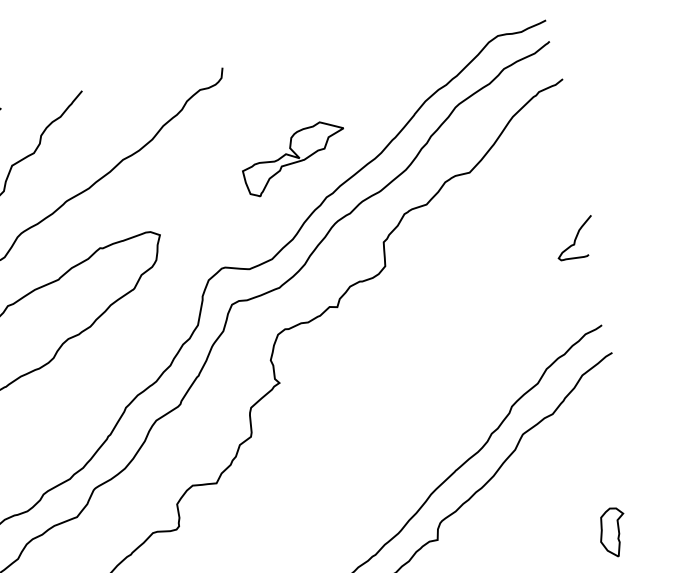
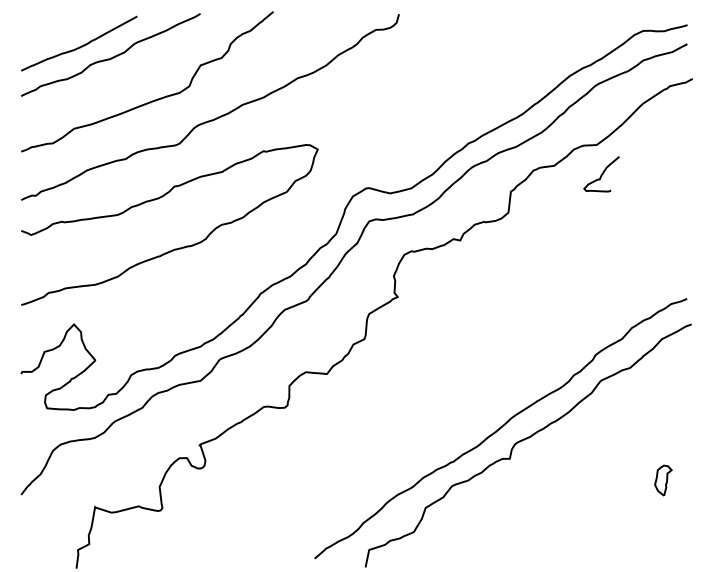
part: (293, 158) -> (446, 104), removed
curve: (574, 238) -> (601, 174), moved
part: (613, 532) -> (663, 480), size x0.7

